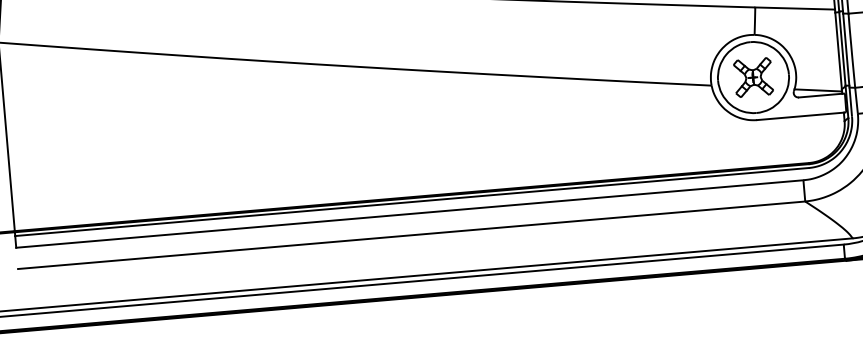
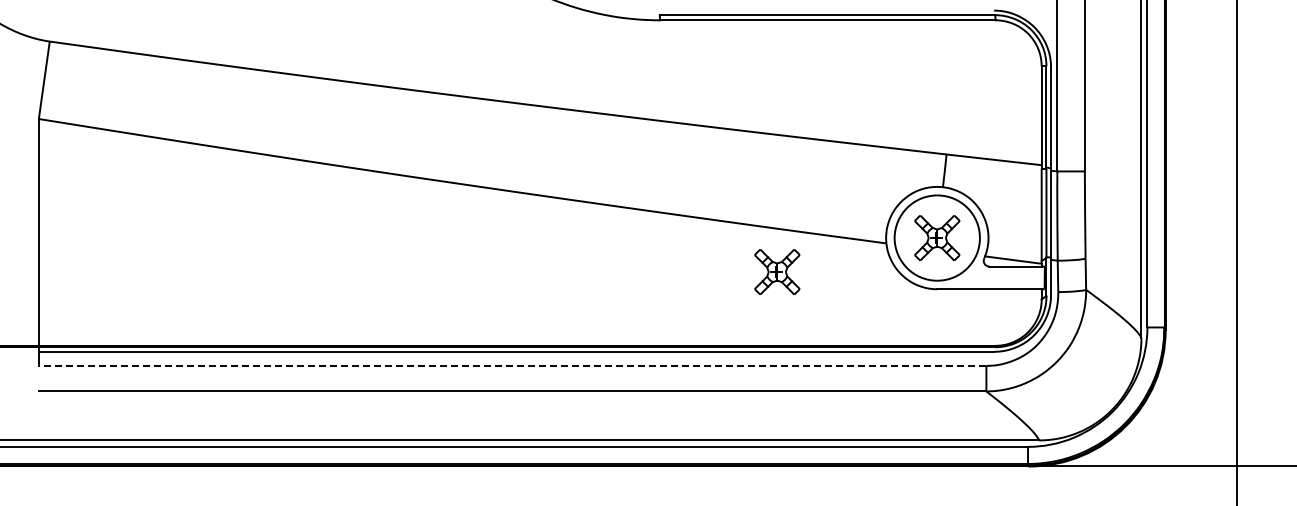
part: (623, 116) -> (777, 271), added
line: (409, 213) -> (512, 365), solid -> dashed

